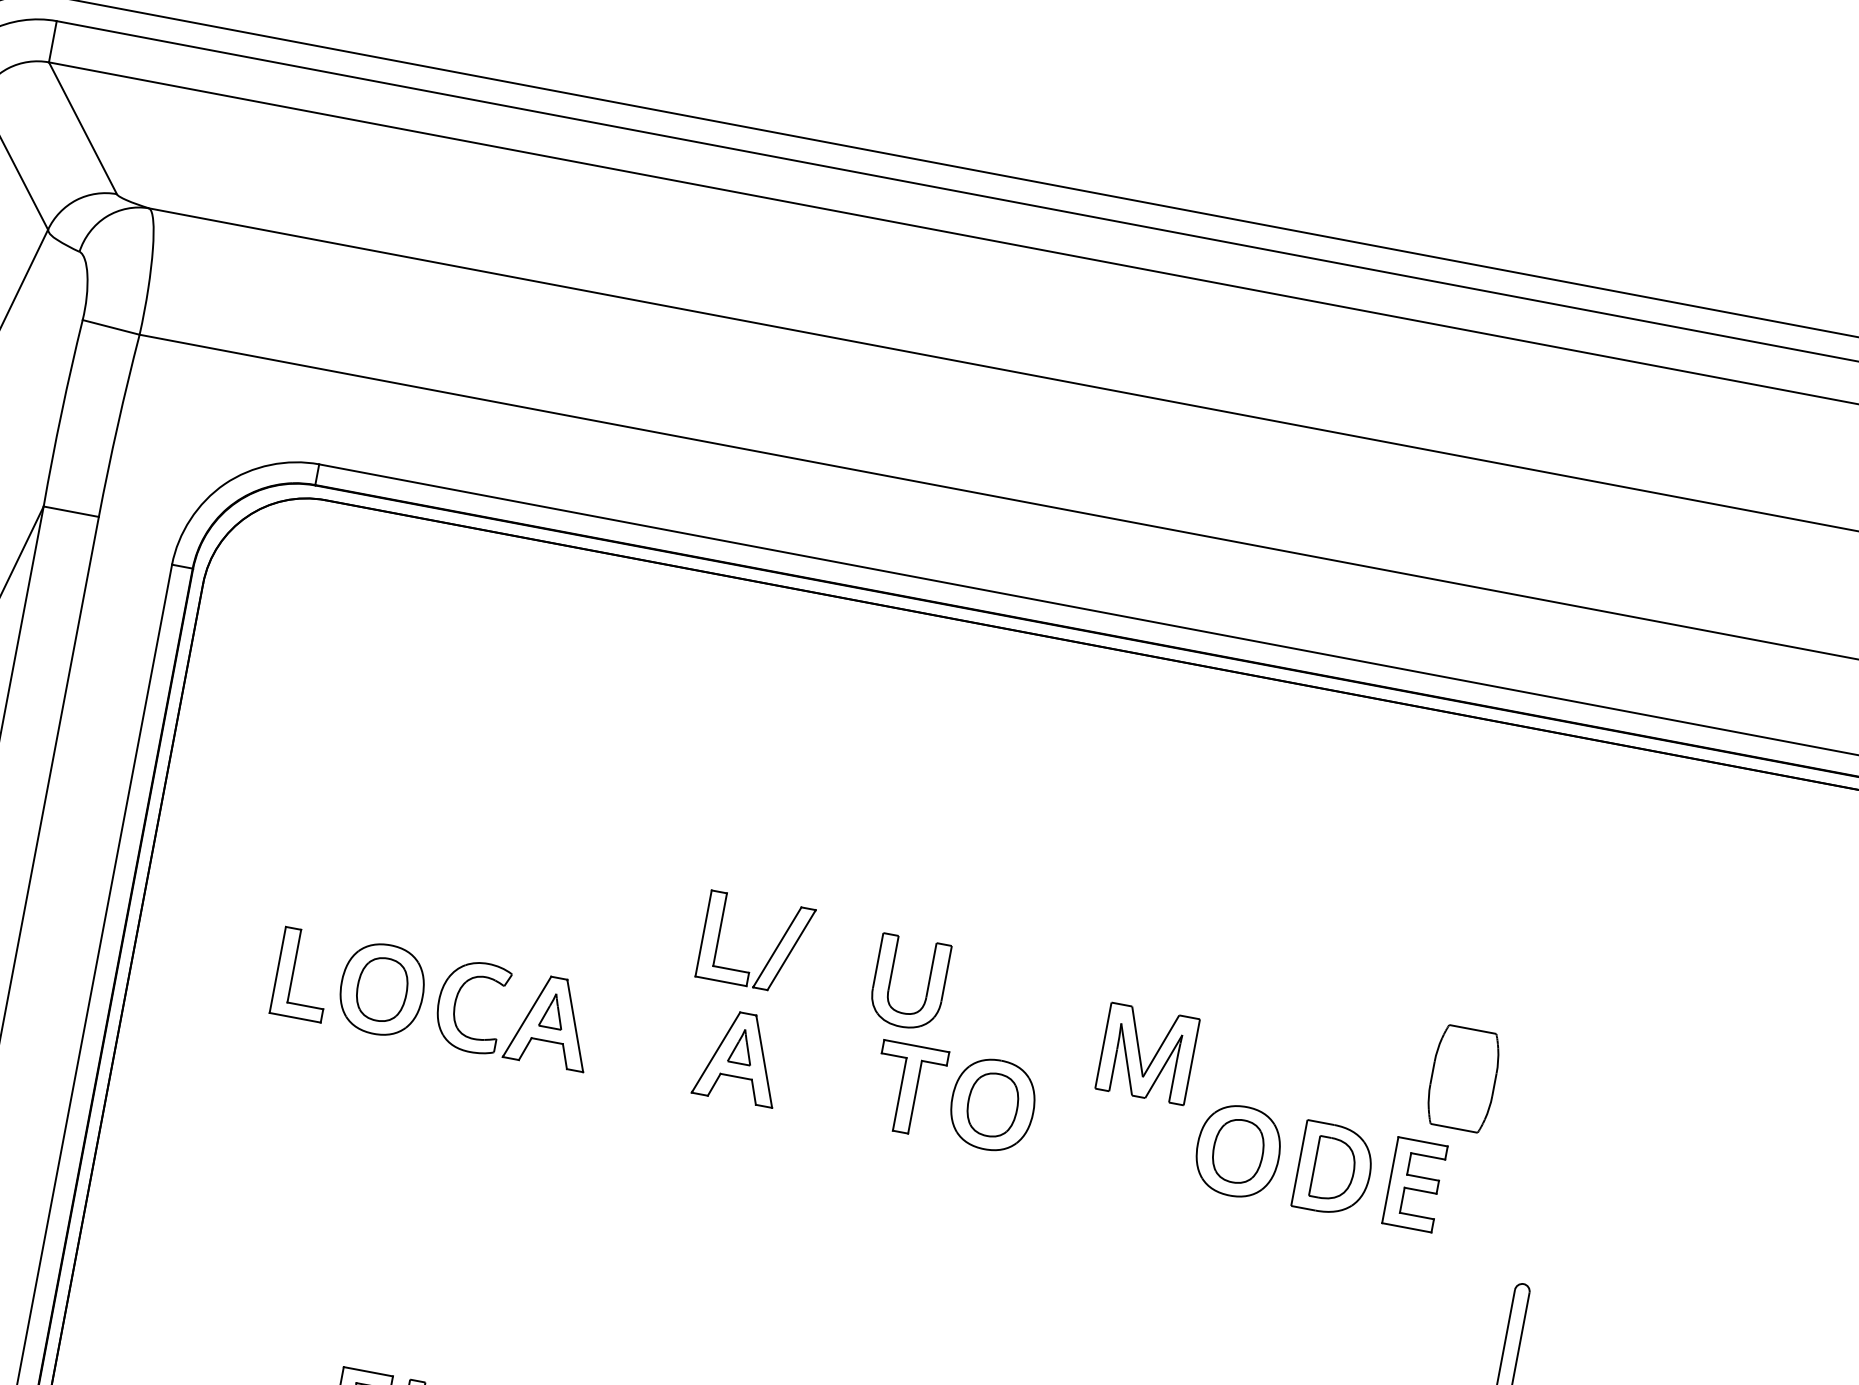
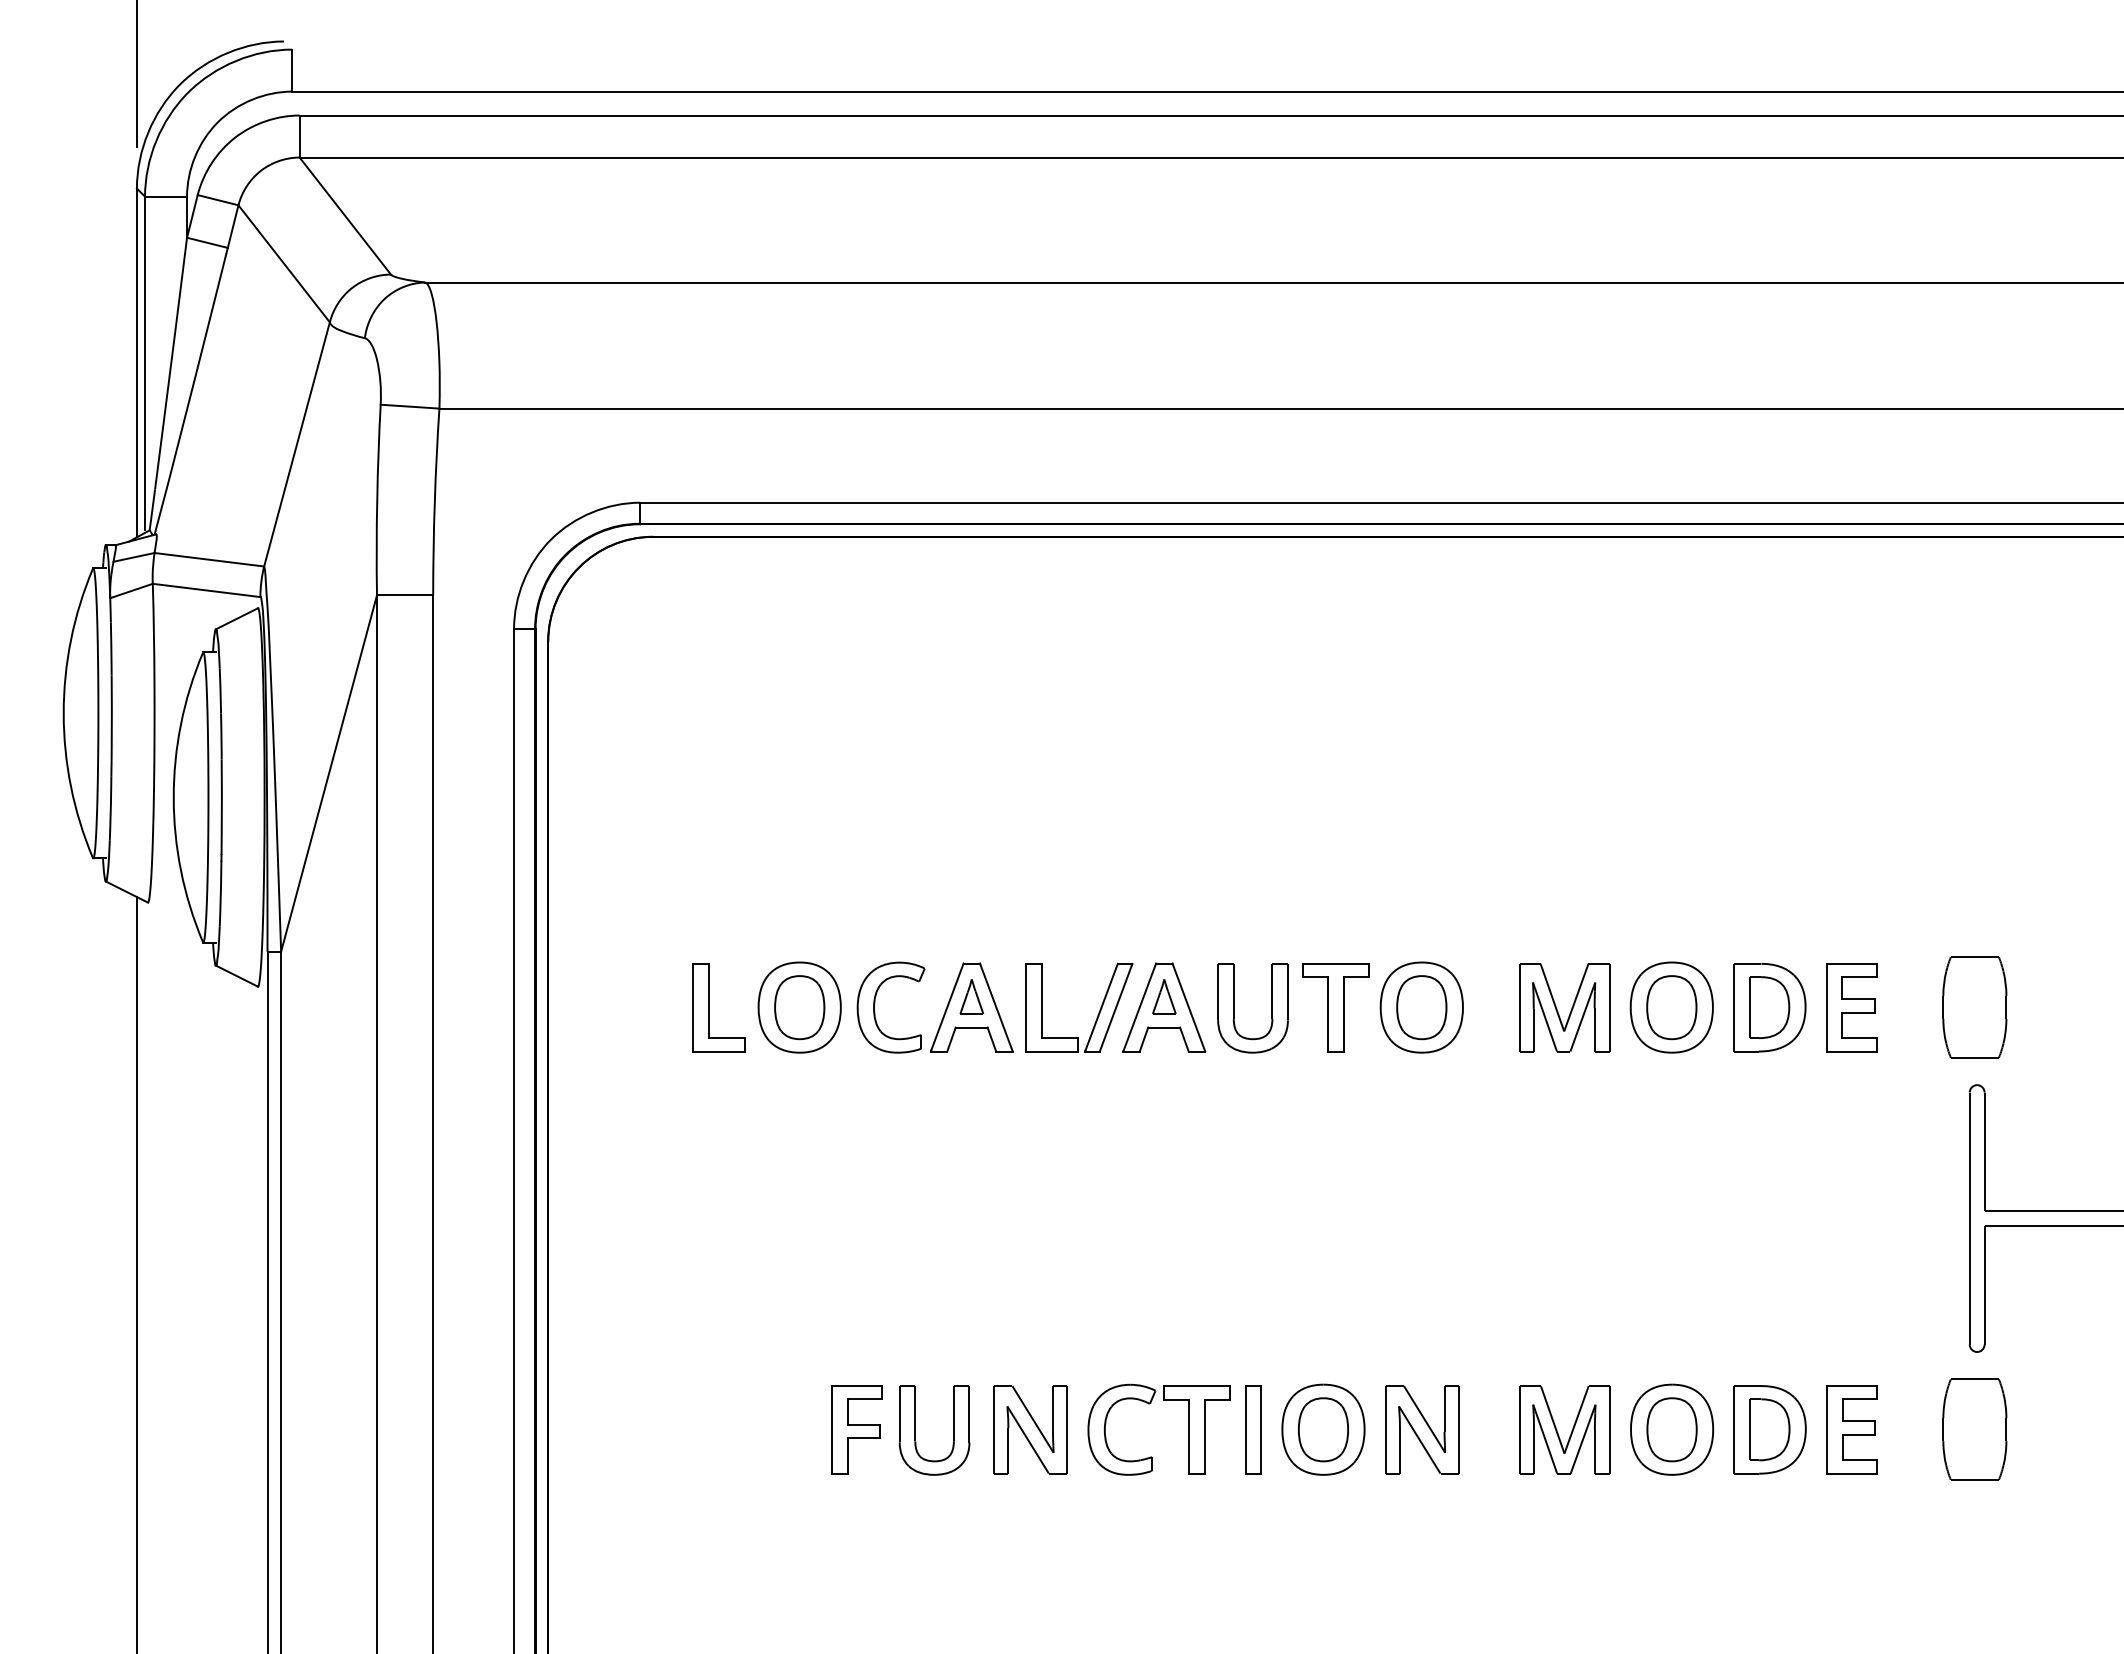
part: (773, 951) -> (1098, 1012), moved
part: (891, 979) -> (1234, 1008), moved
part: (1152, 1057) -> (1570, 1010), moved
part: (1463, 1078) -> (1974, 1007), moved

